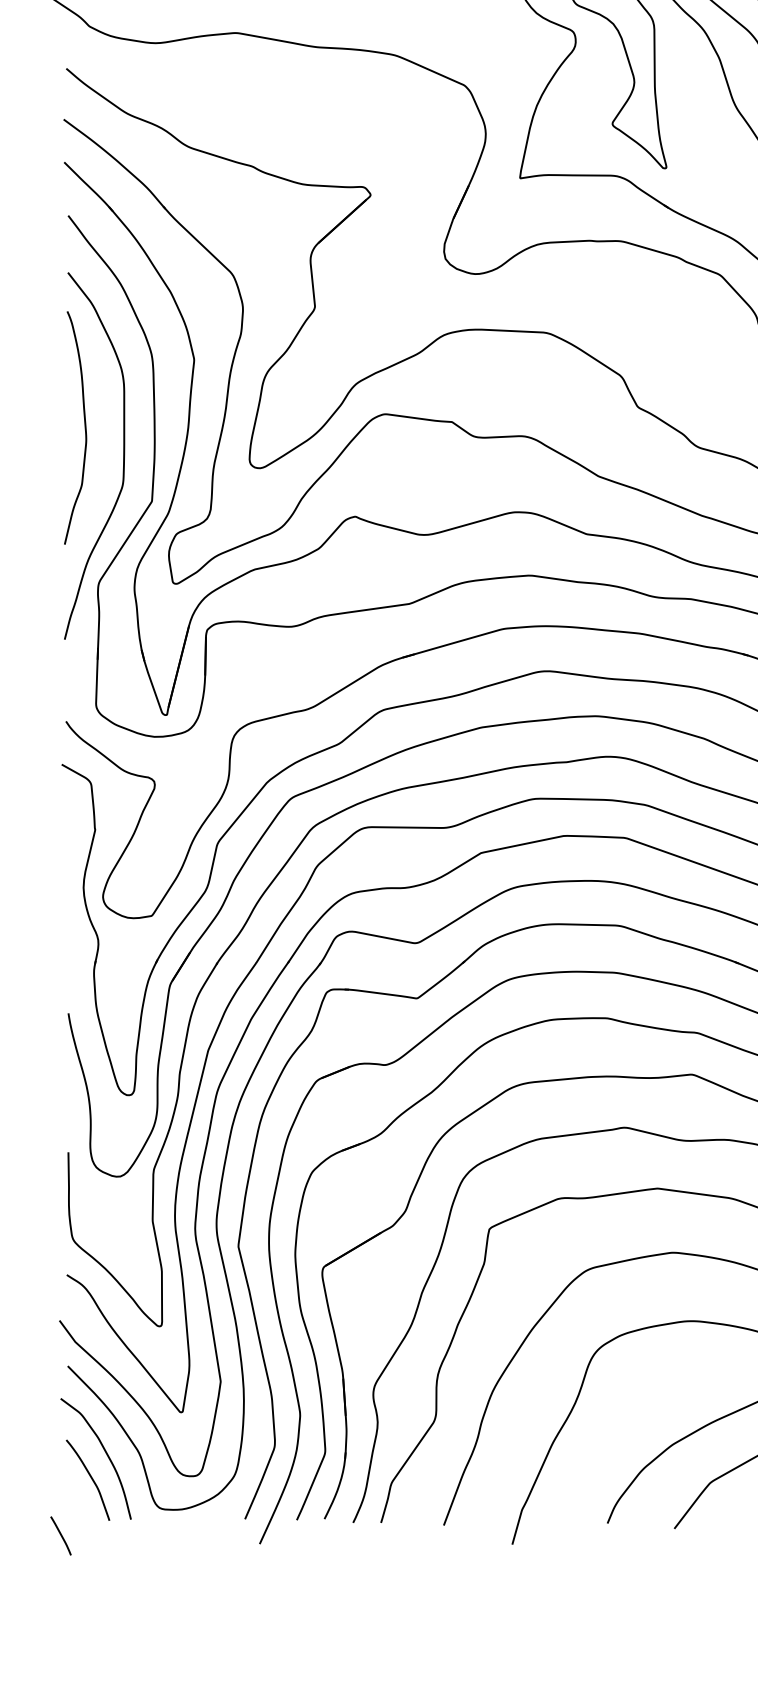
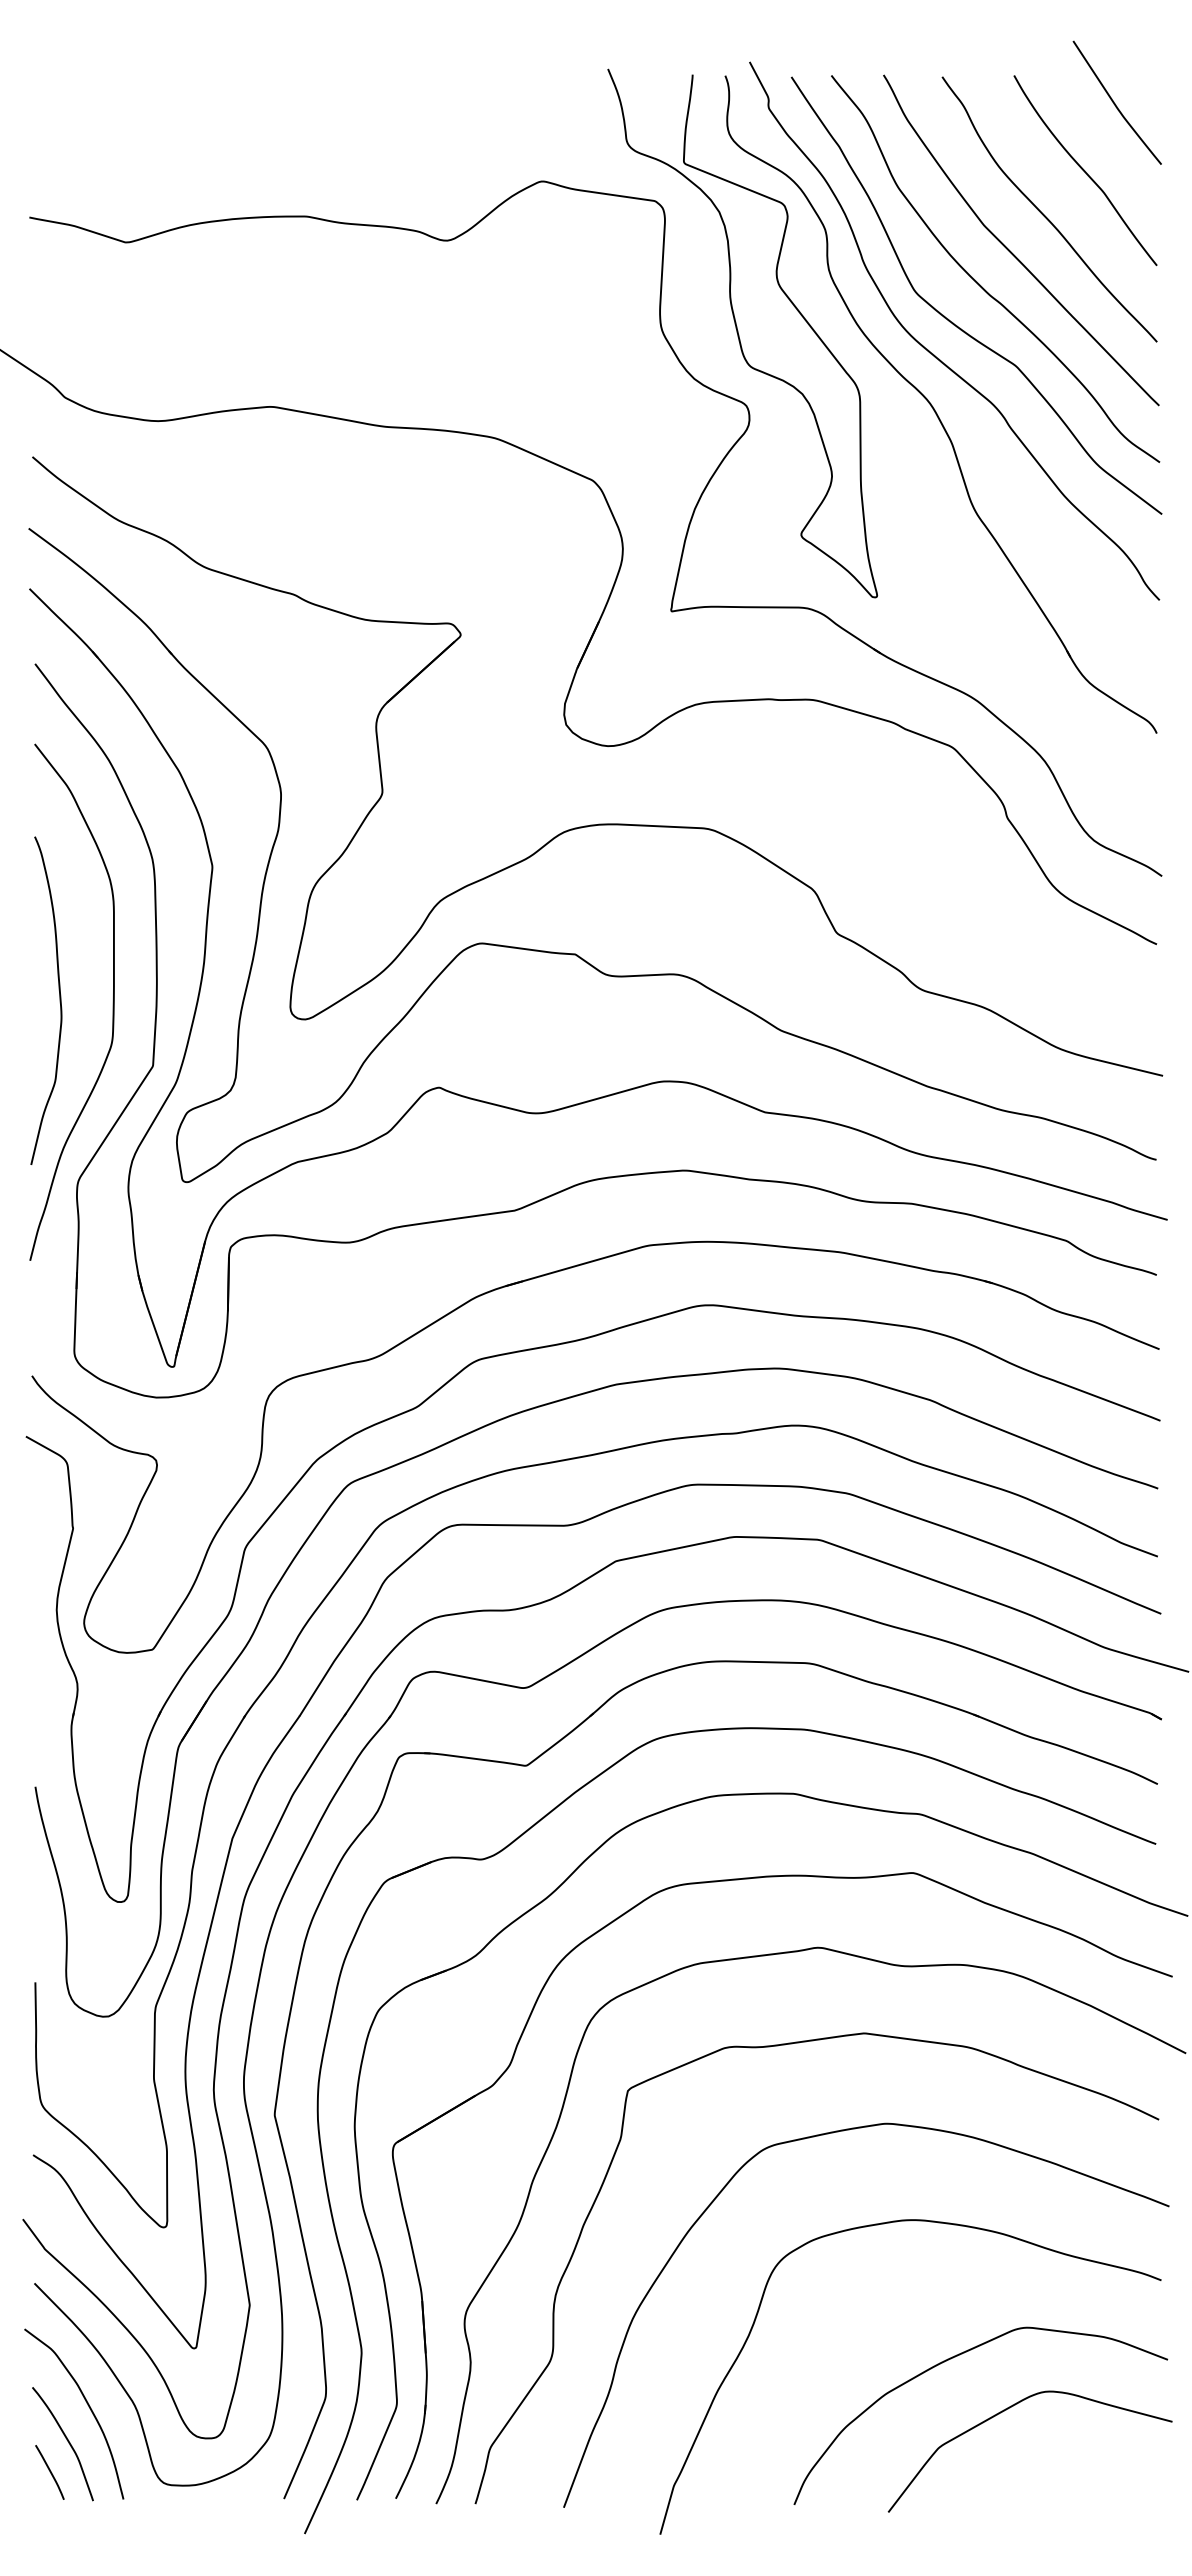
curve: (84, 427) -> (59, 1000), moved
curve: (60, 1536) -> (49, 2472), moved

